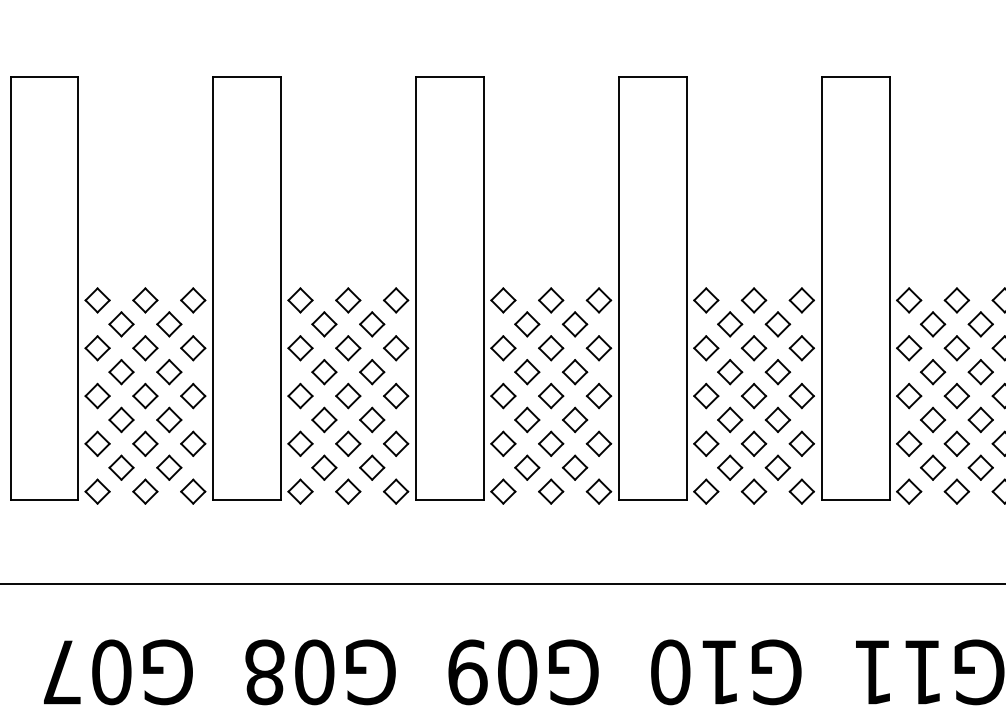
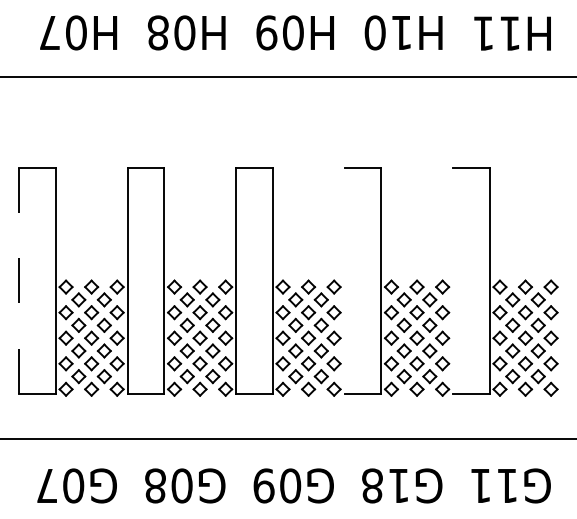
line: (10, 288) -> (19, 280), solid -> dashed
line: (618, 288) -> (344, 280), removed
line: (822, 288) -> (453, 280), removed
text: (670, 671) -> (372, 485), G10 -> G18

